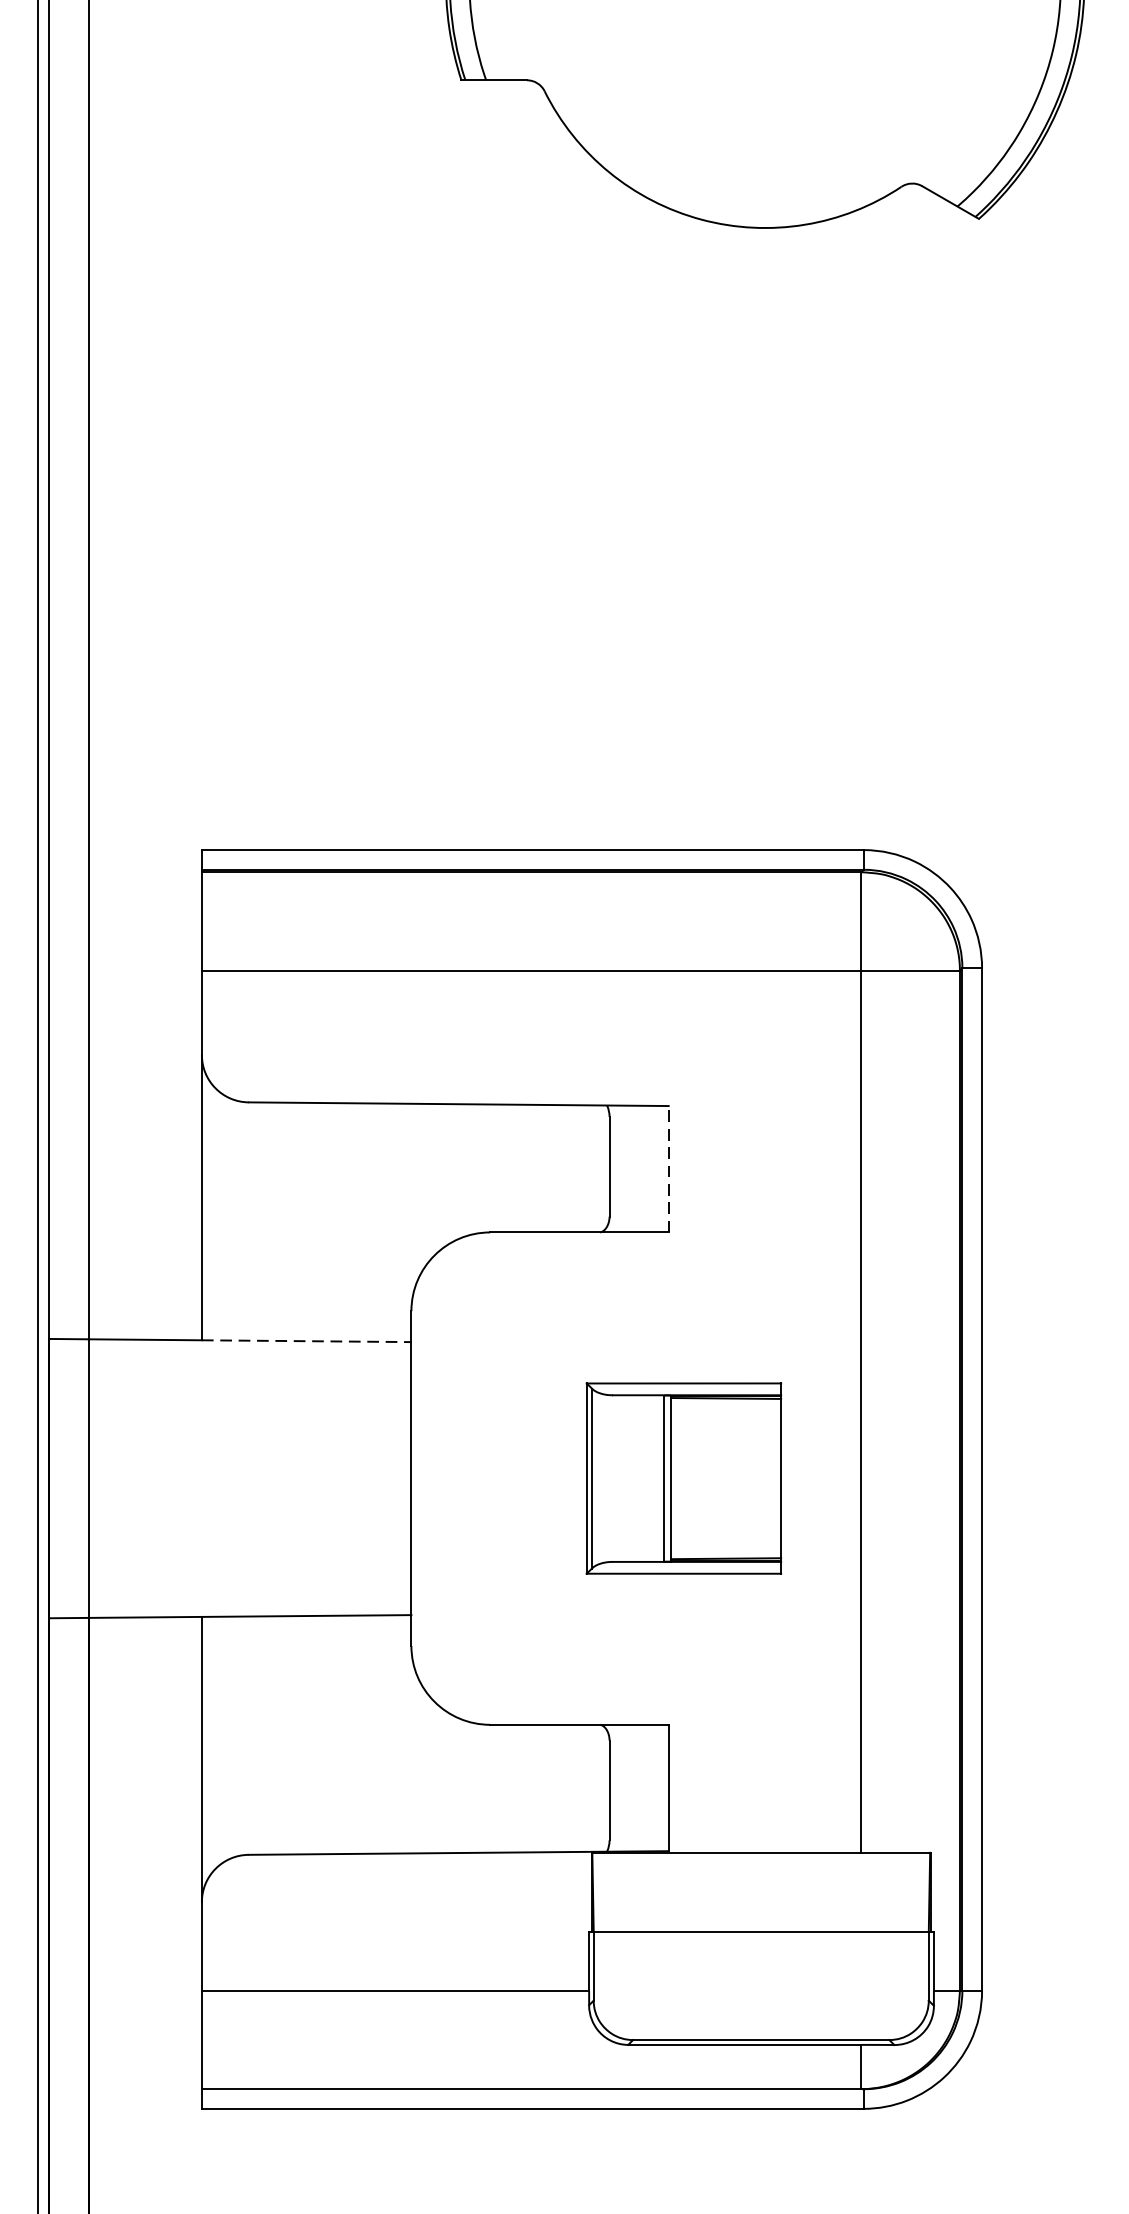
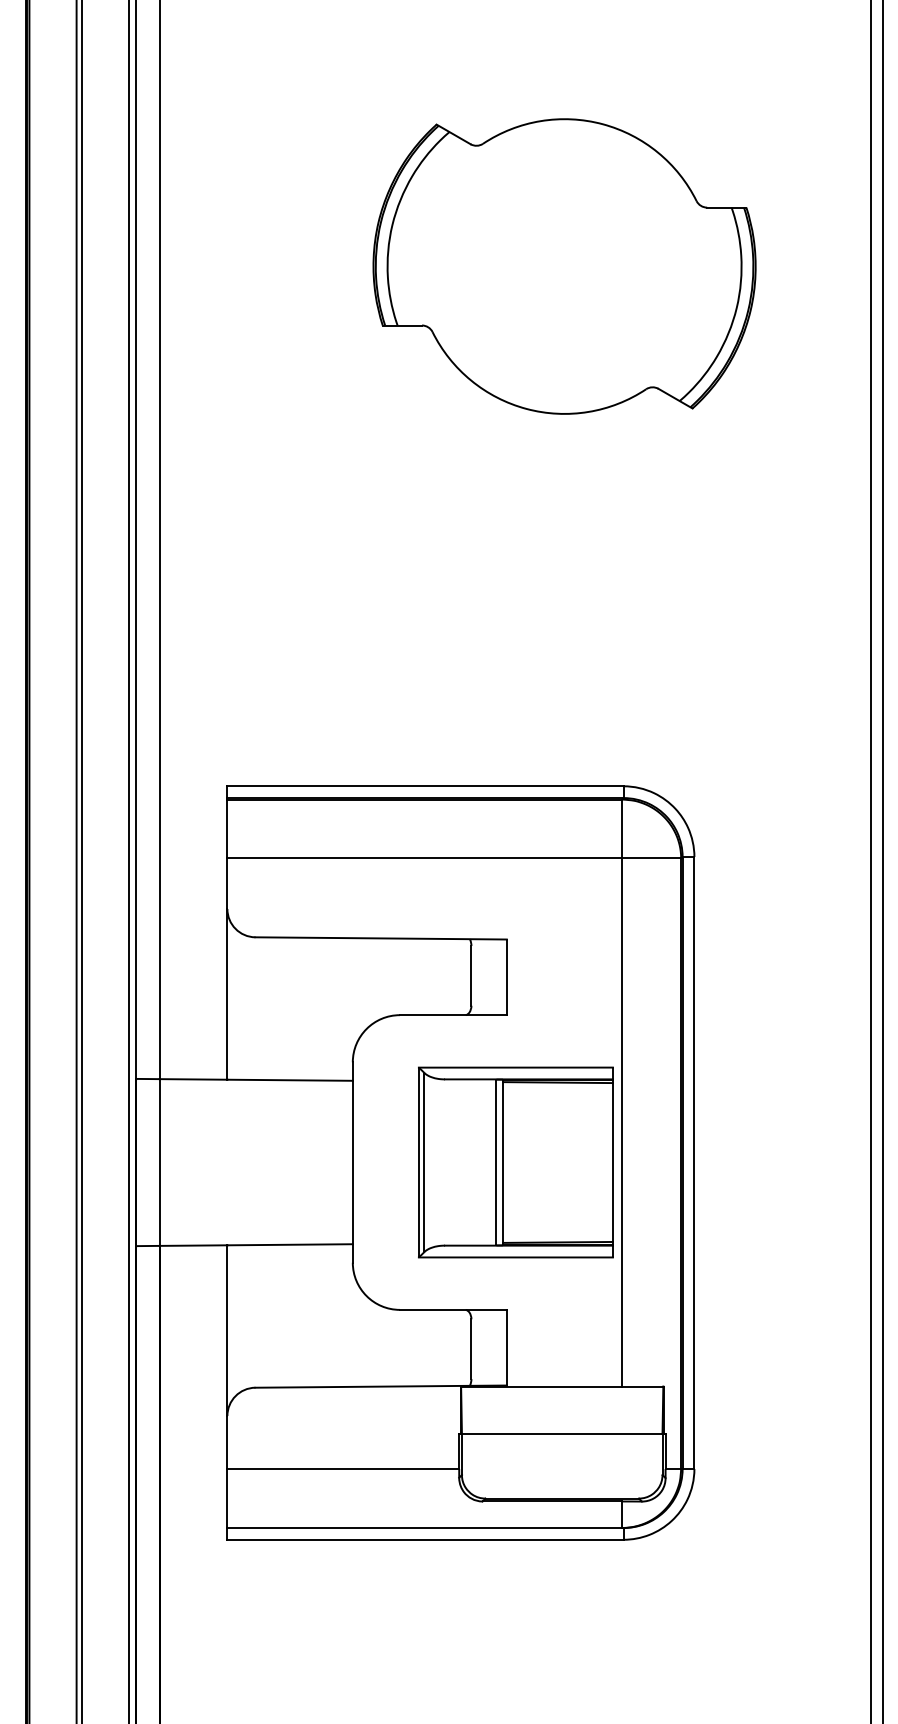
line: (668, 1169) -> (506, 977), dashed -> solid
line: (307, 1341) -> (290, 1080), dashed -> solid
part: (683, 1478) -> (515, 1162), size x1.67

